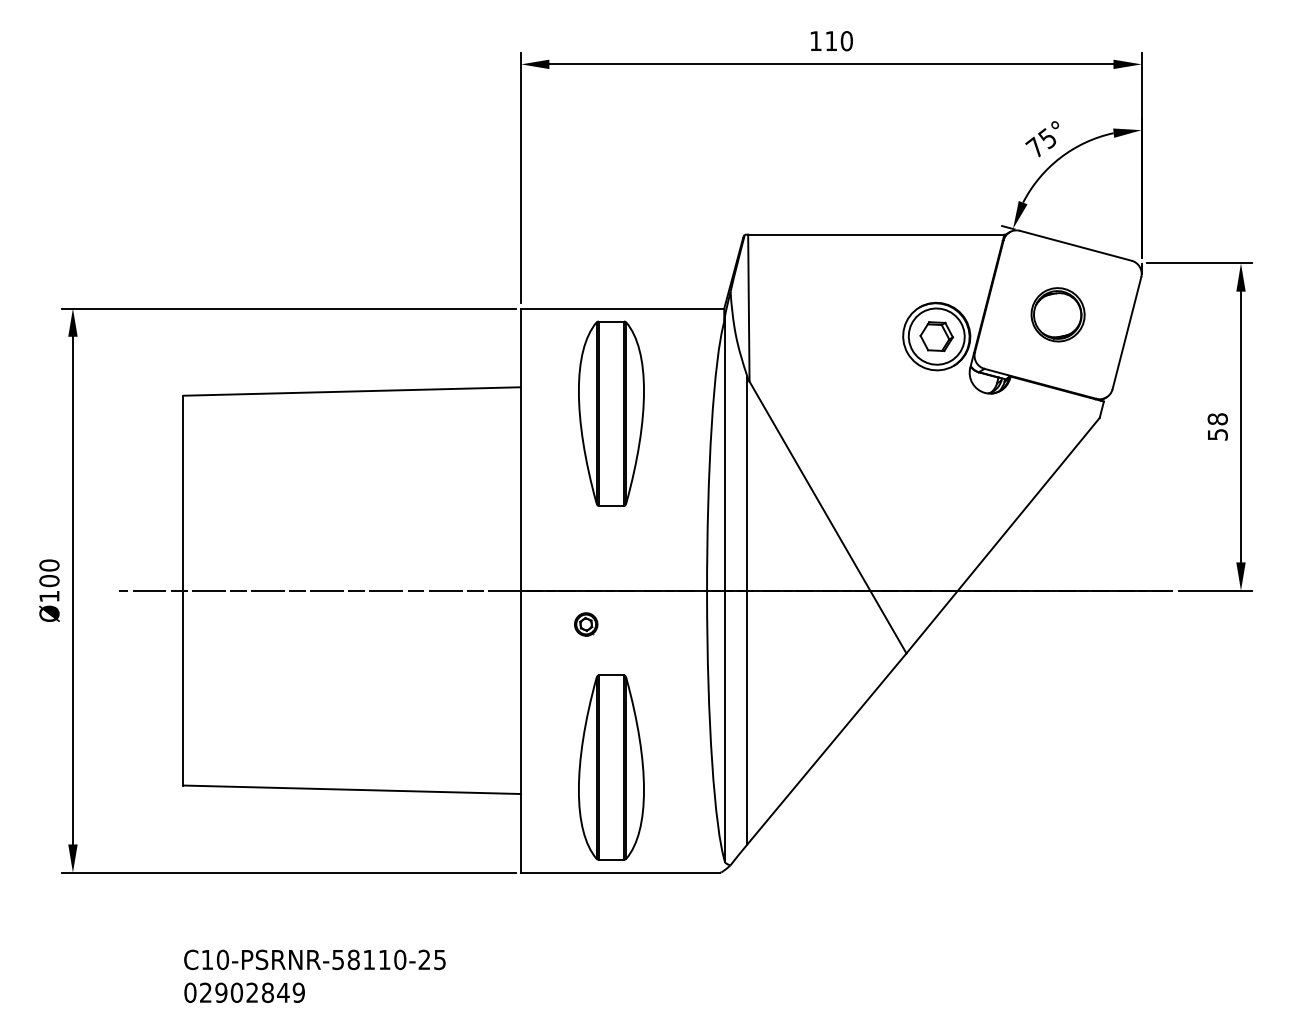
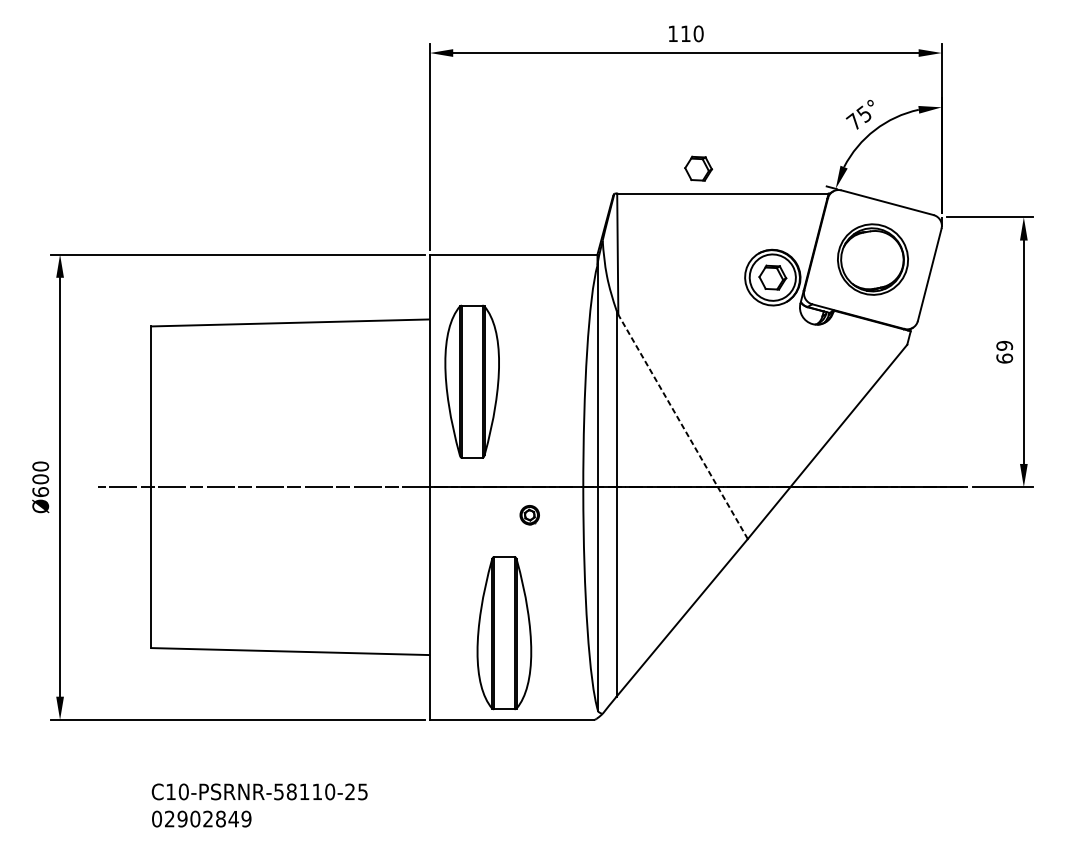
part: (846, 204) -> (698, 168), added
part: (1057, 314) -> (872, 259), size x1.6
part: (611, 413) -> (472, 381), moved
text: (1217, 426) -> (1004, 351), 58 -> 69
line: (828, 517) -> (683, 426), solid -> dashed
text: (49, 596) -> (40, 492), Ø100 -> Ø600
part: (586, 624) -> (530, 515), moved

